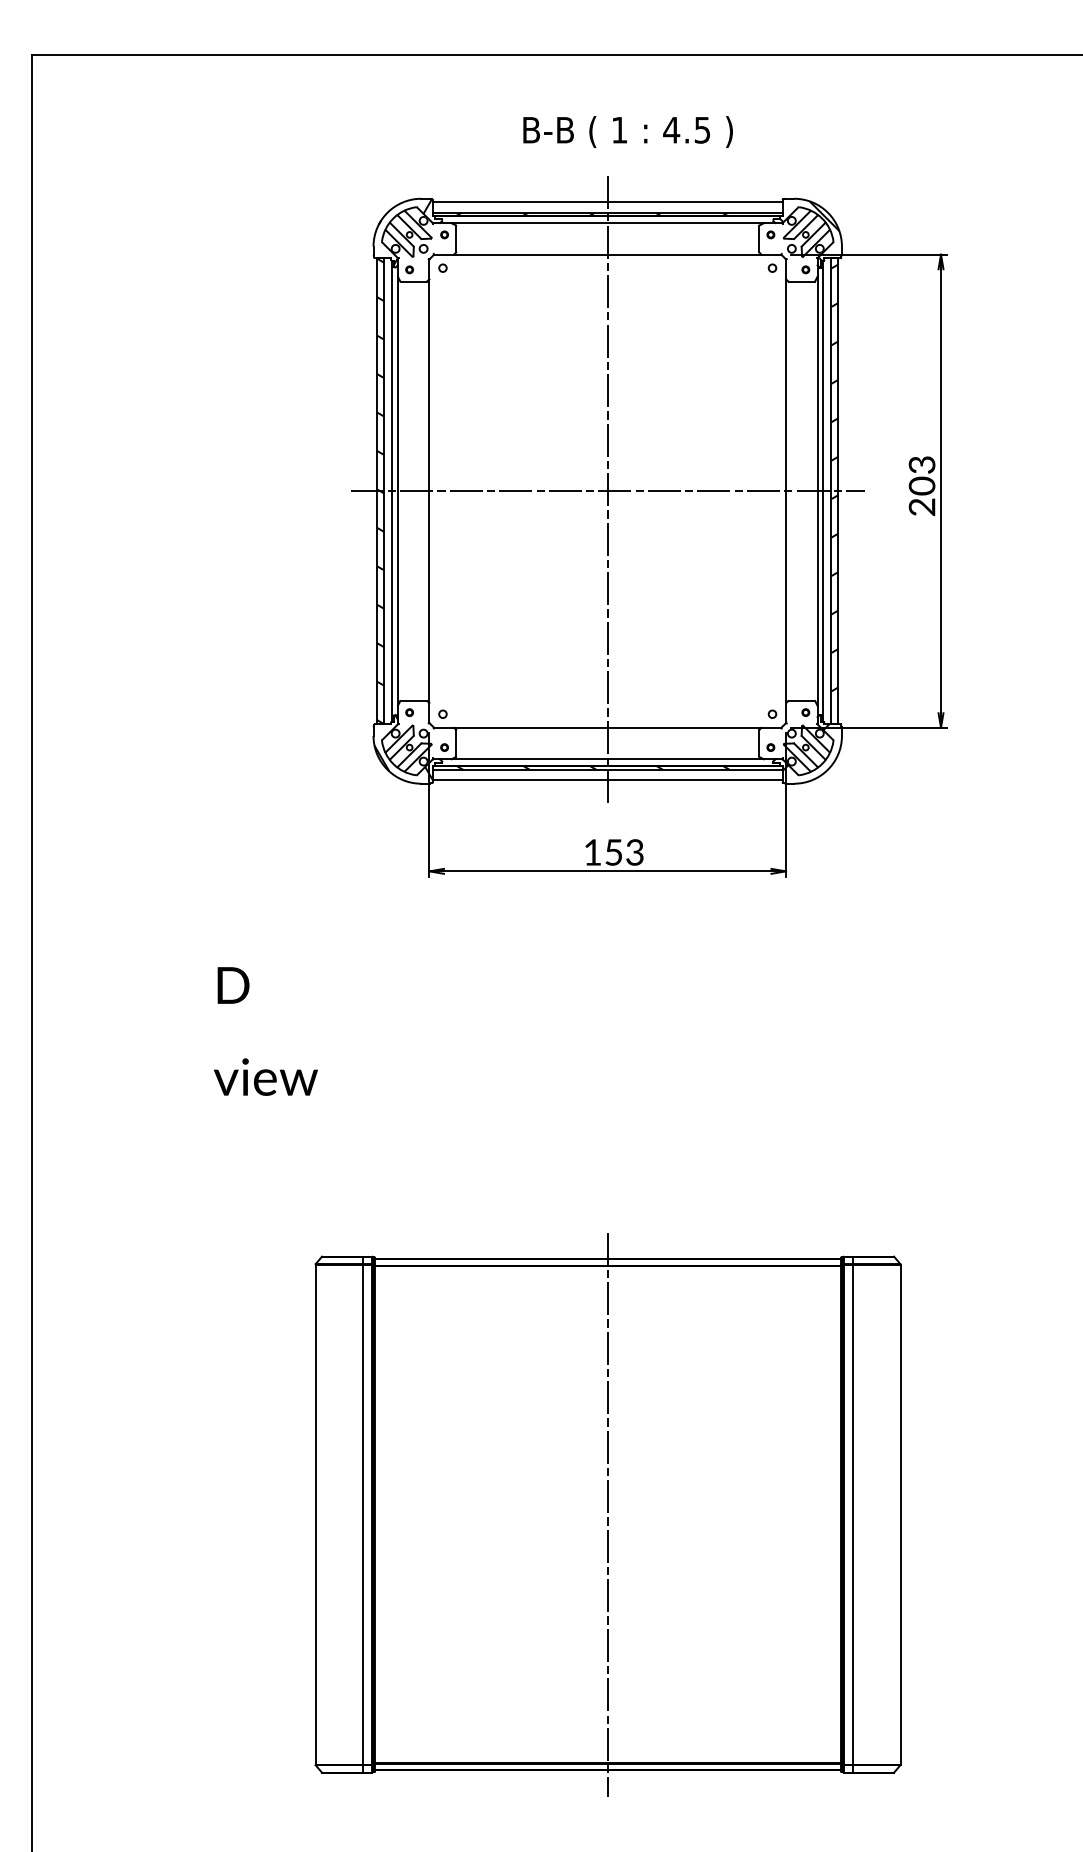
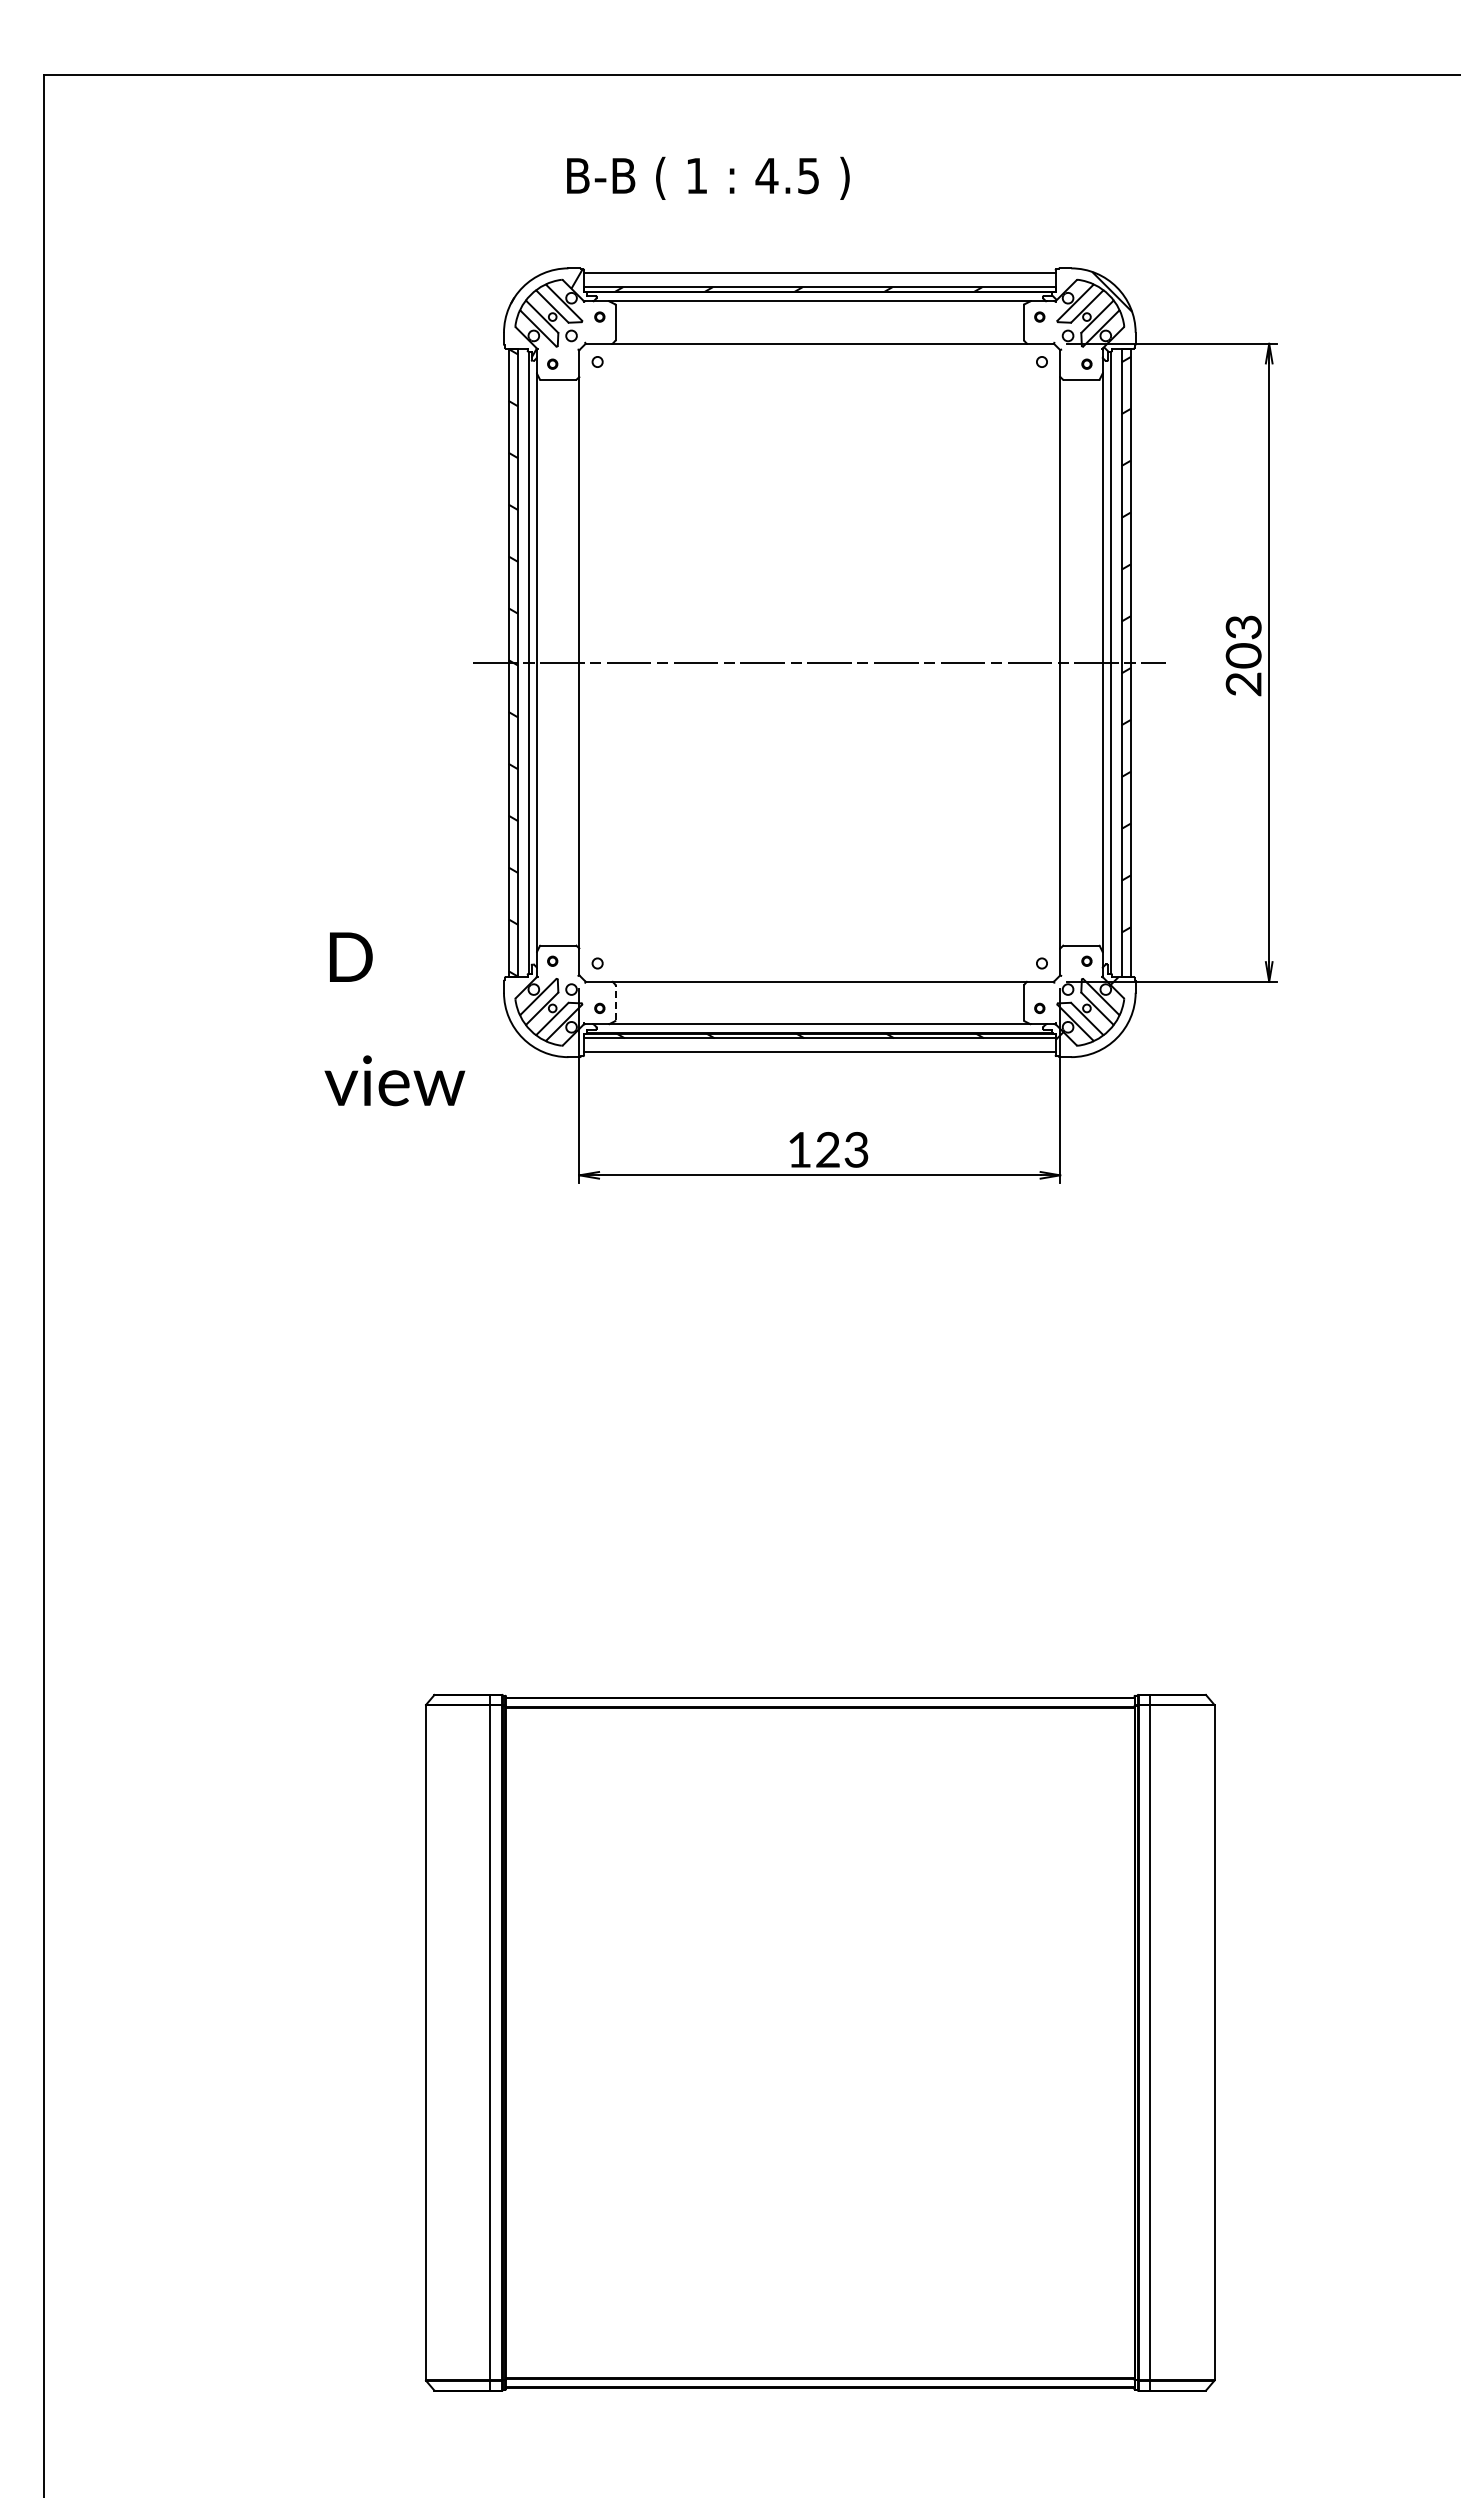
text: (628, 131) -> (708, 177), moved
line: (607, 491) -> (819, 662), removed
line: (456, 743) -> (615, 1002), solid -> dashed
hatch: (403, 747) -> (544, 1008), removed
text: (613, 852) -> (827, 1149), 153 -> 123
text: (265, 1031) -> (394, 1019), moved
line: (608, 1514) -> (820, 2042), removed

